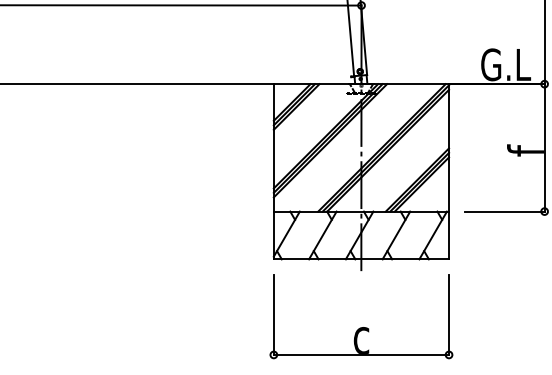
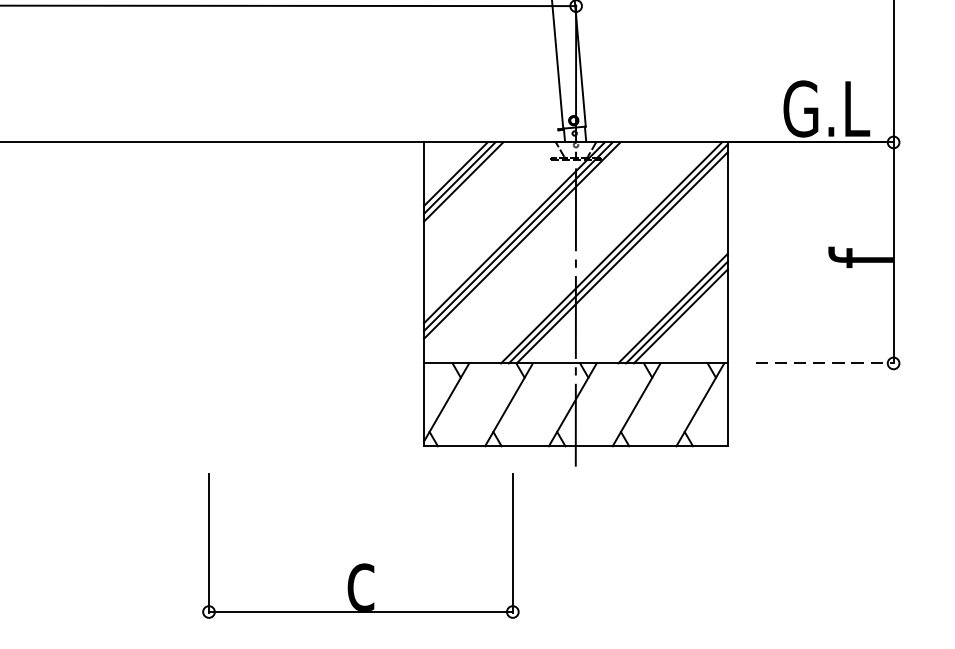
line: (505, 211) -> (825, 363), solid -> dashed
part: (361, 327) -> (361, 564), moved

